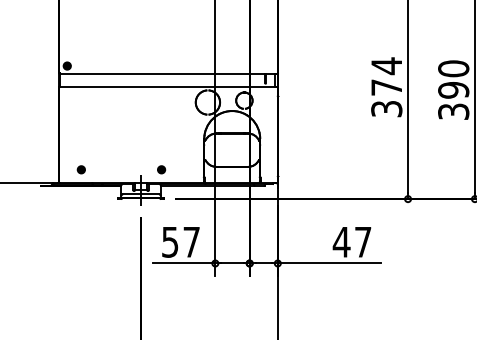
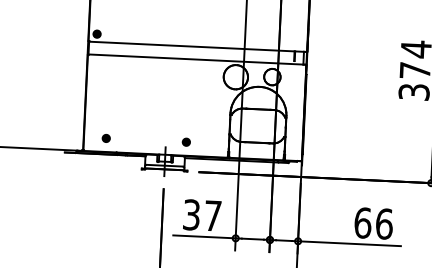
text: (170, 241) -> (191, 214), 57 -> 37
text: (351, 241) -> (372, 222), 47 -> 66

